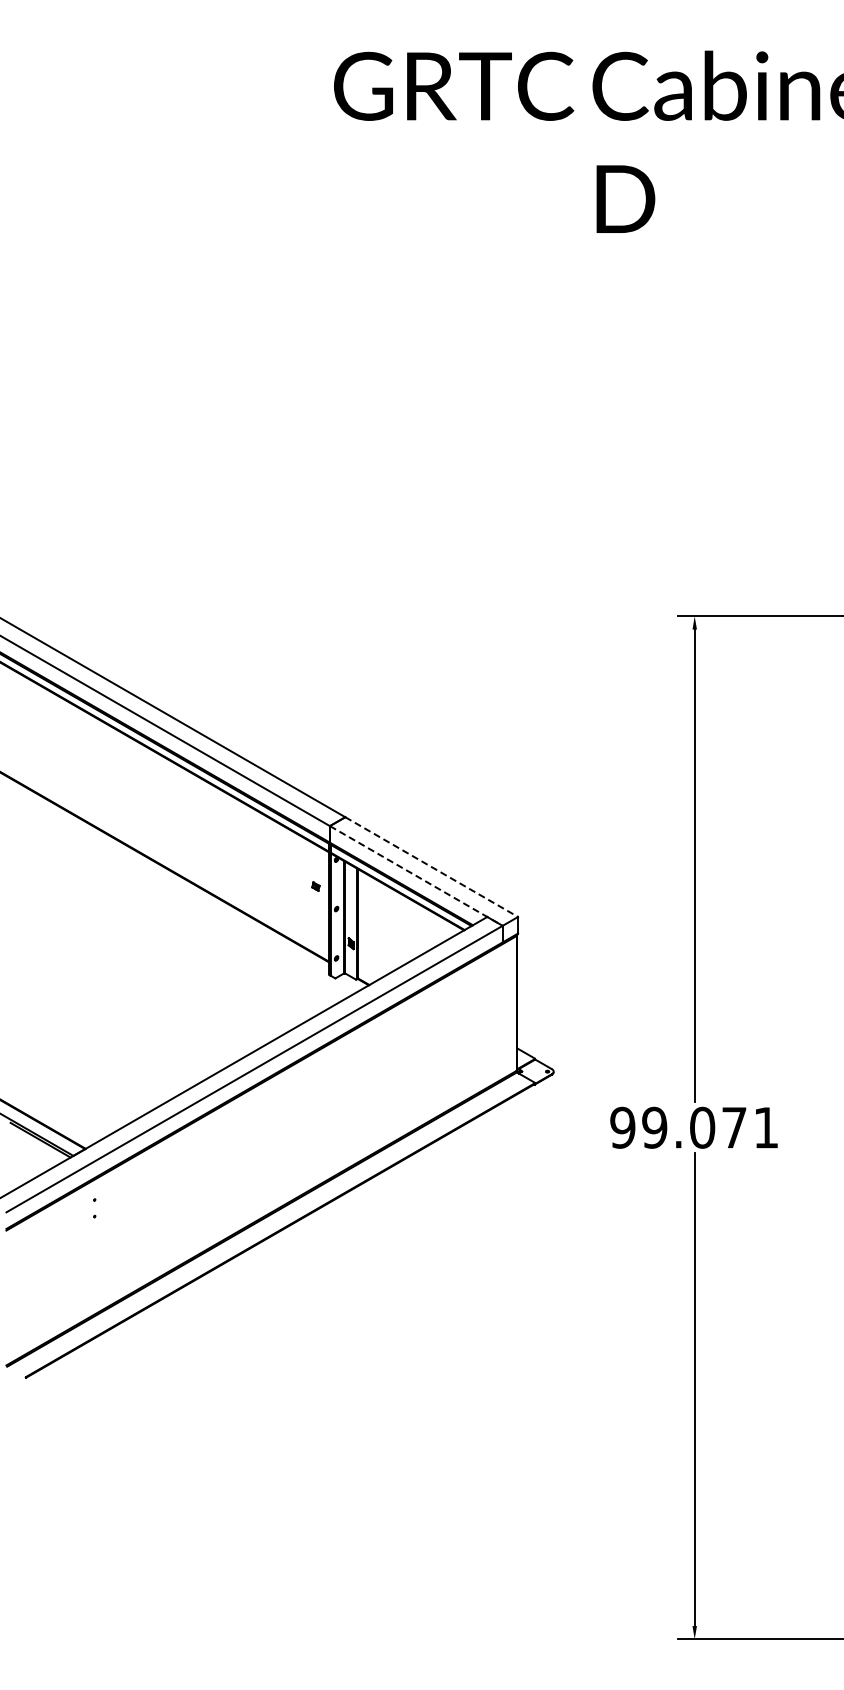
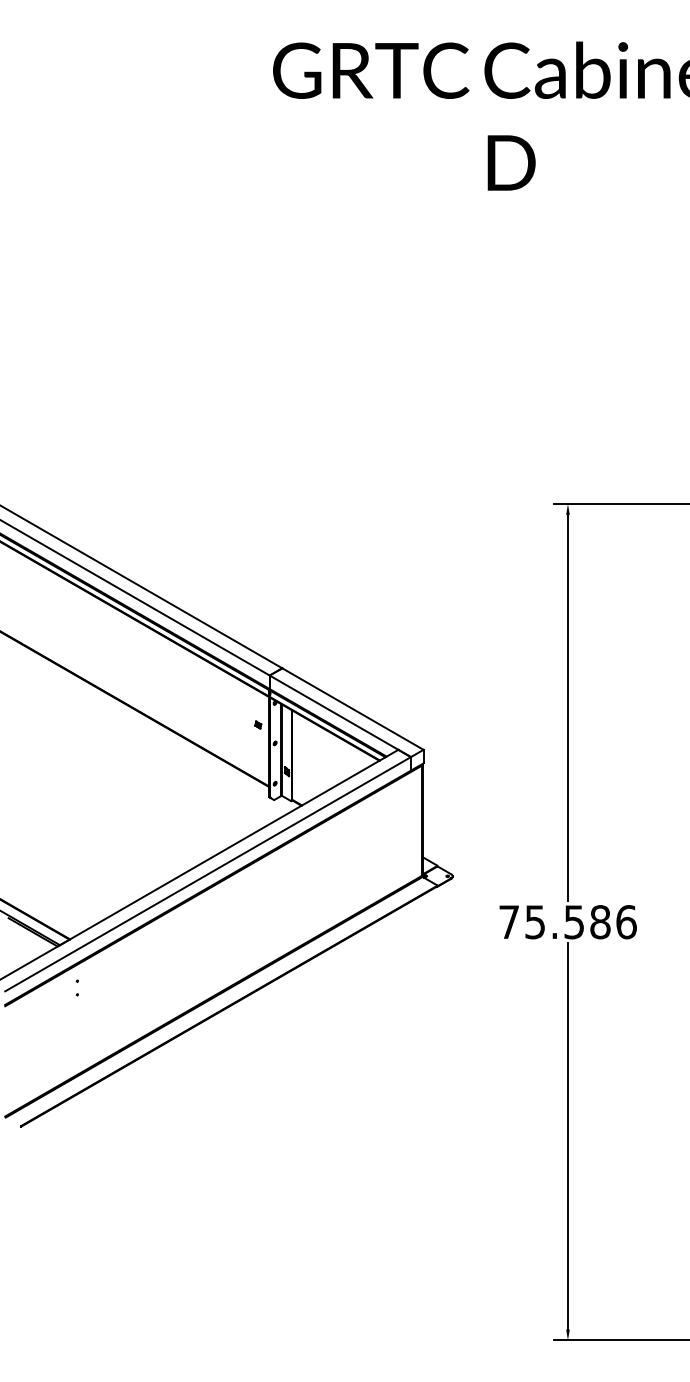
line: (431, 867) -> (352, 709), dashed -> solid
line: (416, 875) -> (340, 715), dashed -> solid
text: (694, 1127) -> (567, 921), 99.071 -> 75.586

